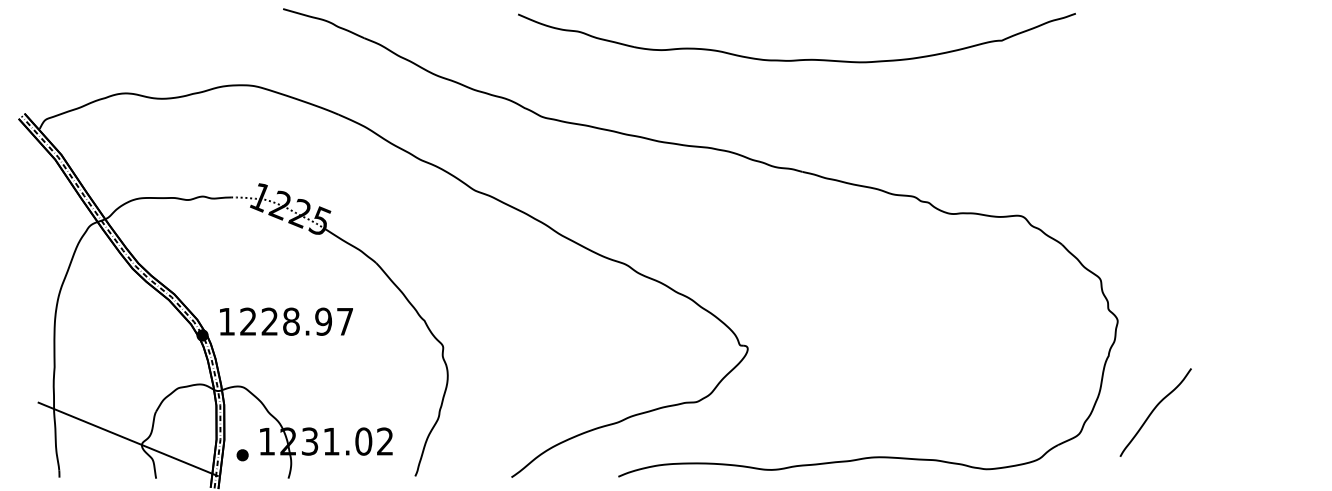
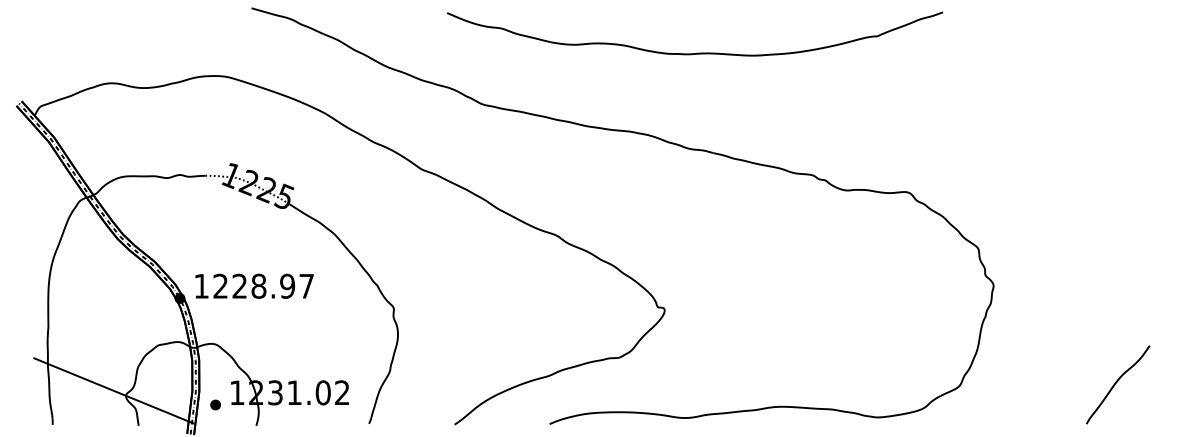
part: (796, 59) -> (694, 53), moved
curve: (1154, 410) -> (1117, 382), moved

